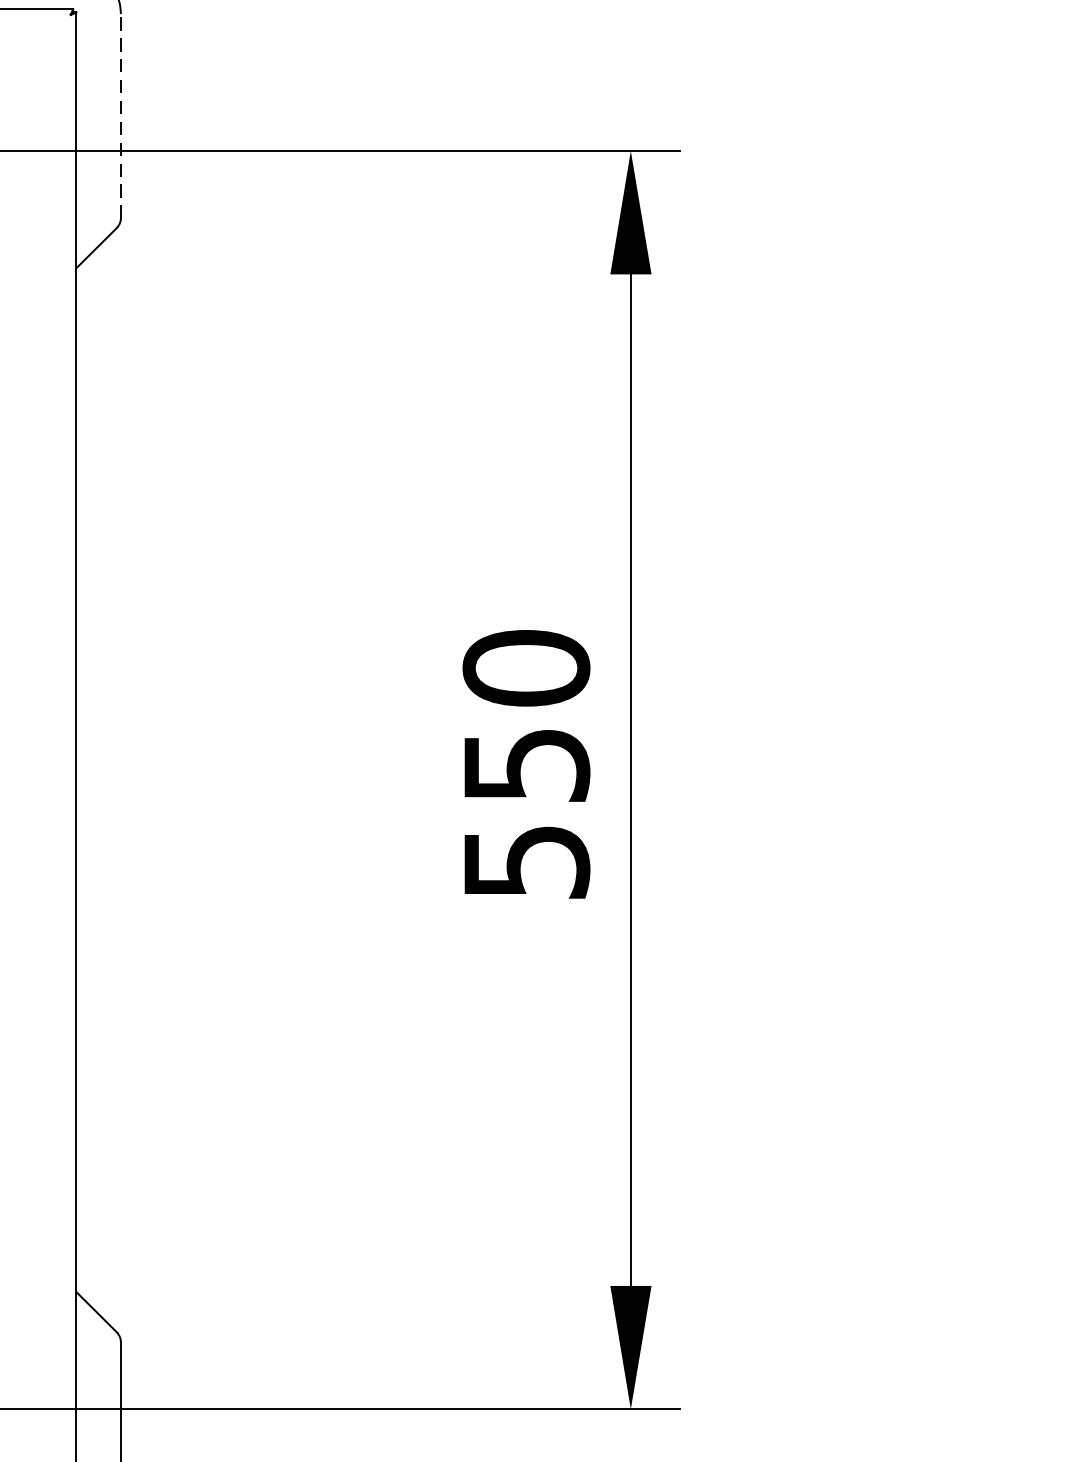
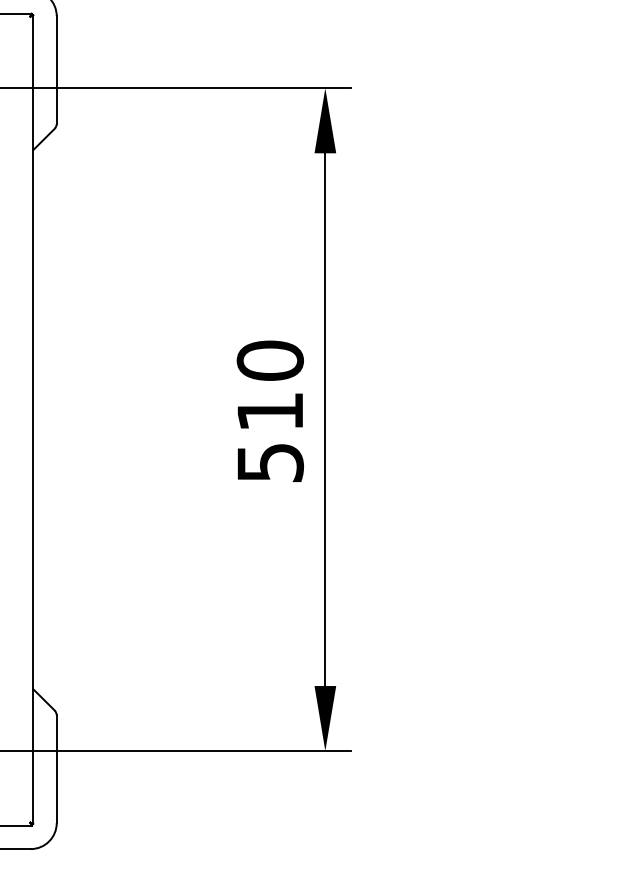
line: (120, 117) -> (56, 70), dashed -> solid
text: (526, 766) -> (270, 412), 550 -> 510

